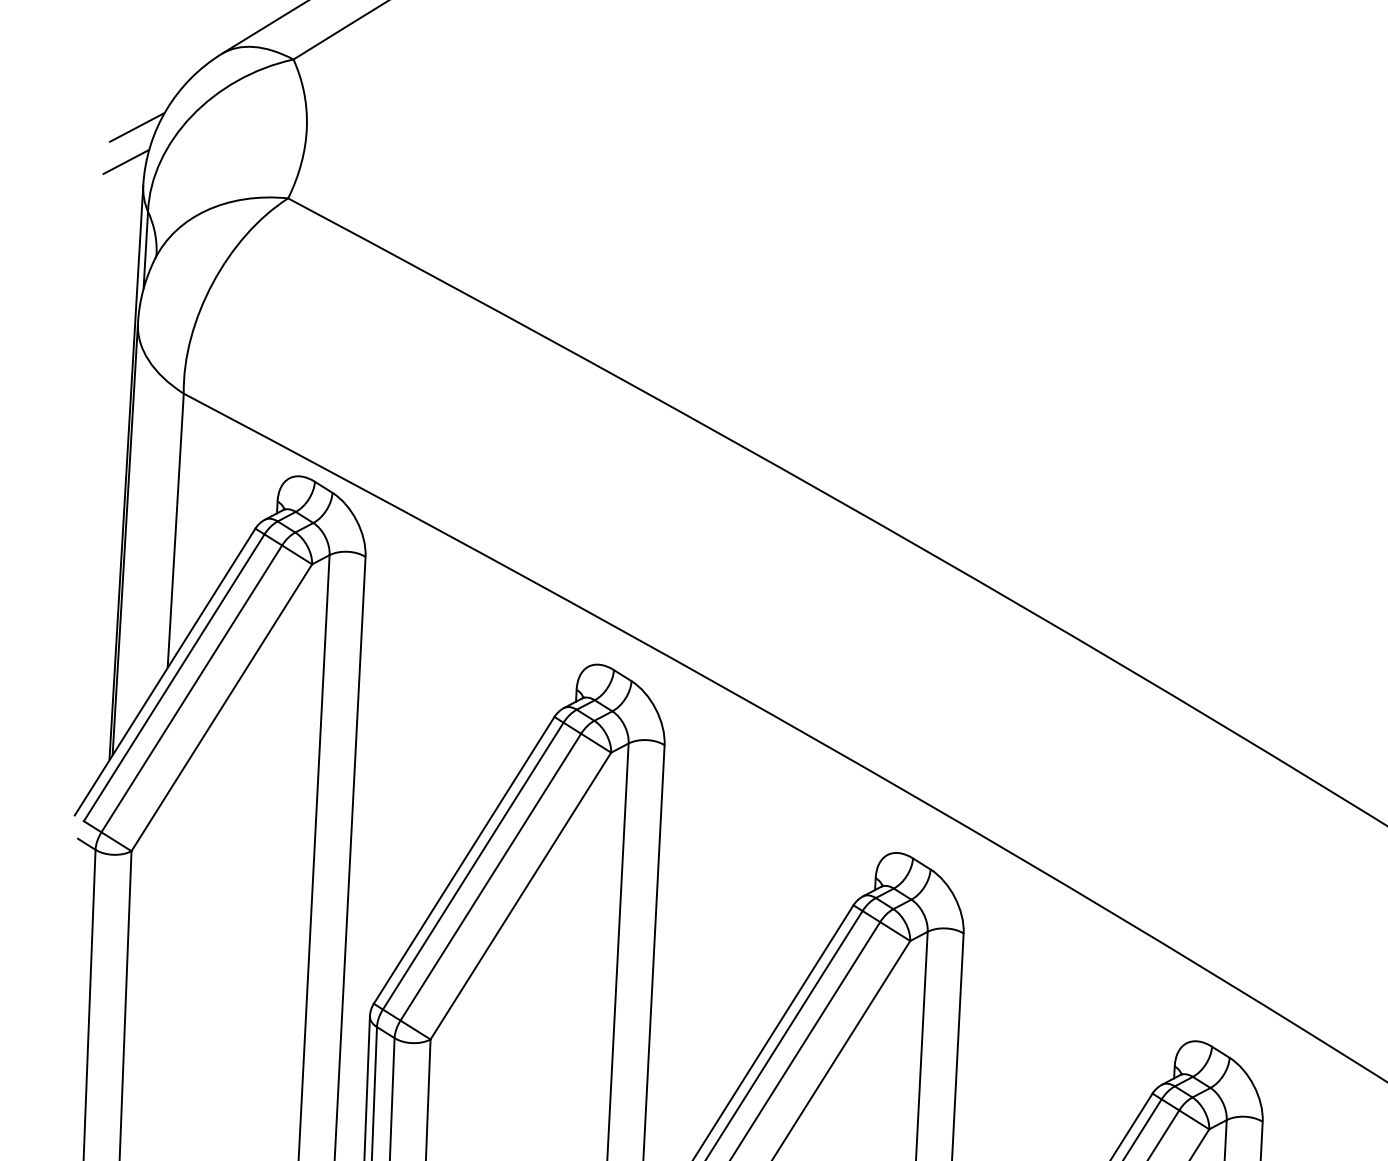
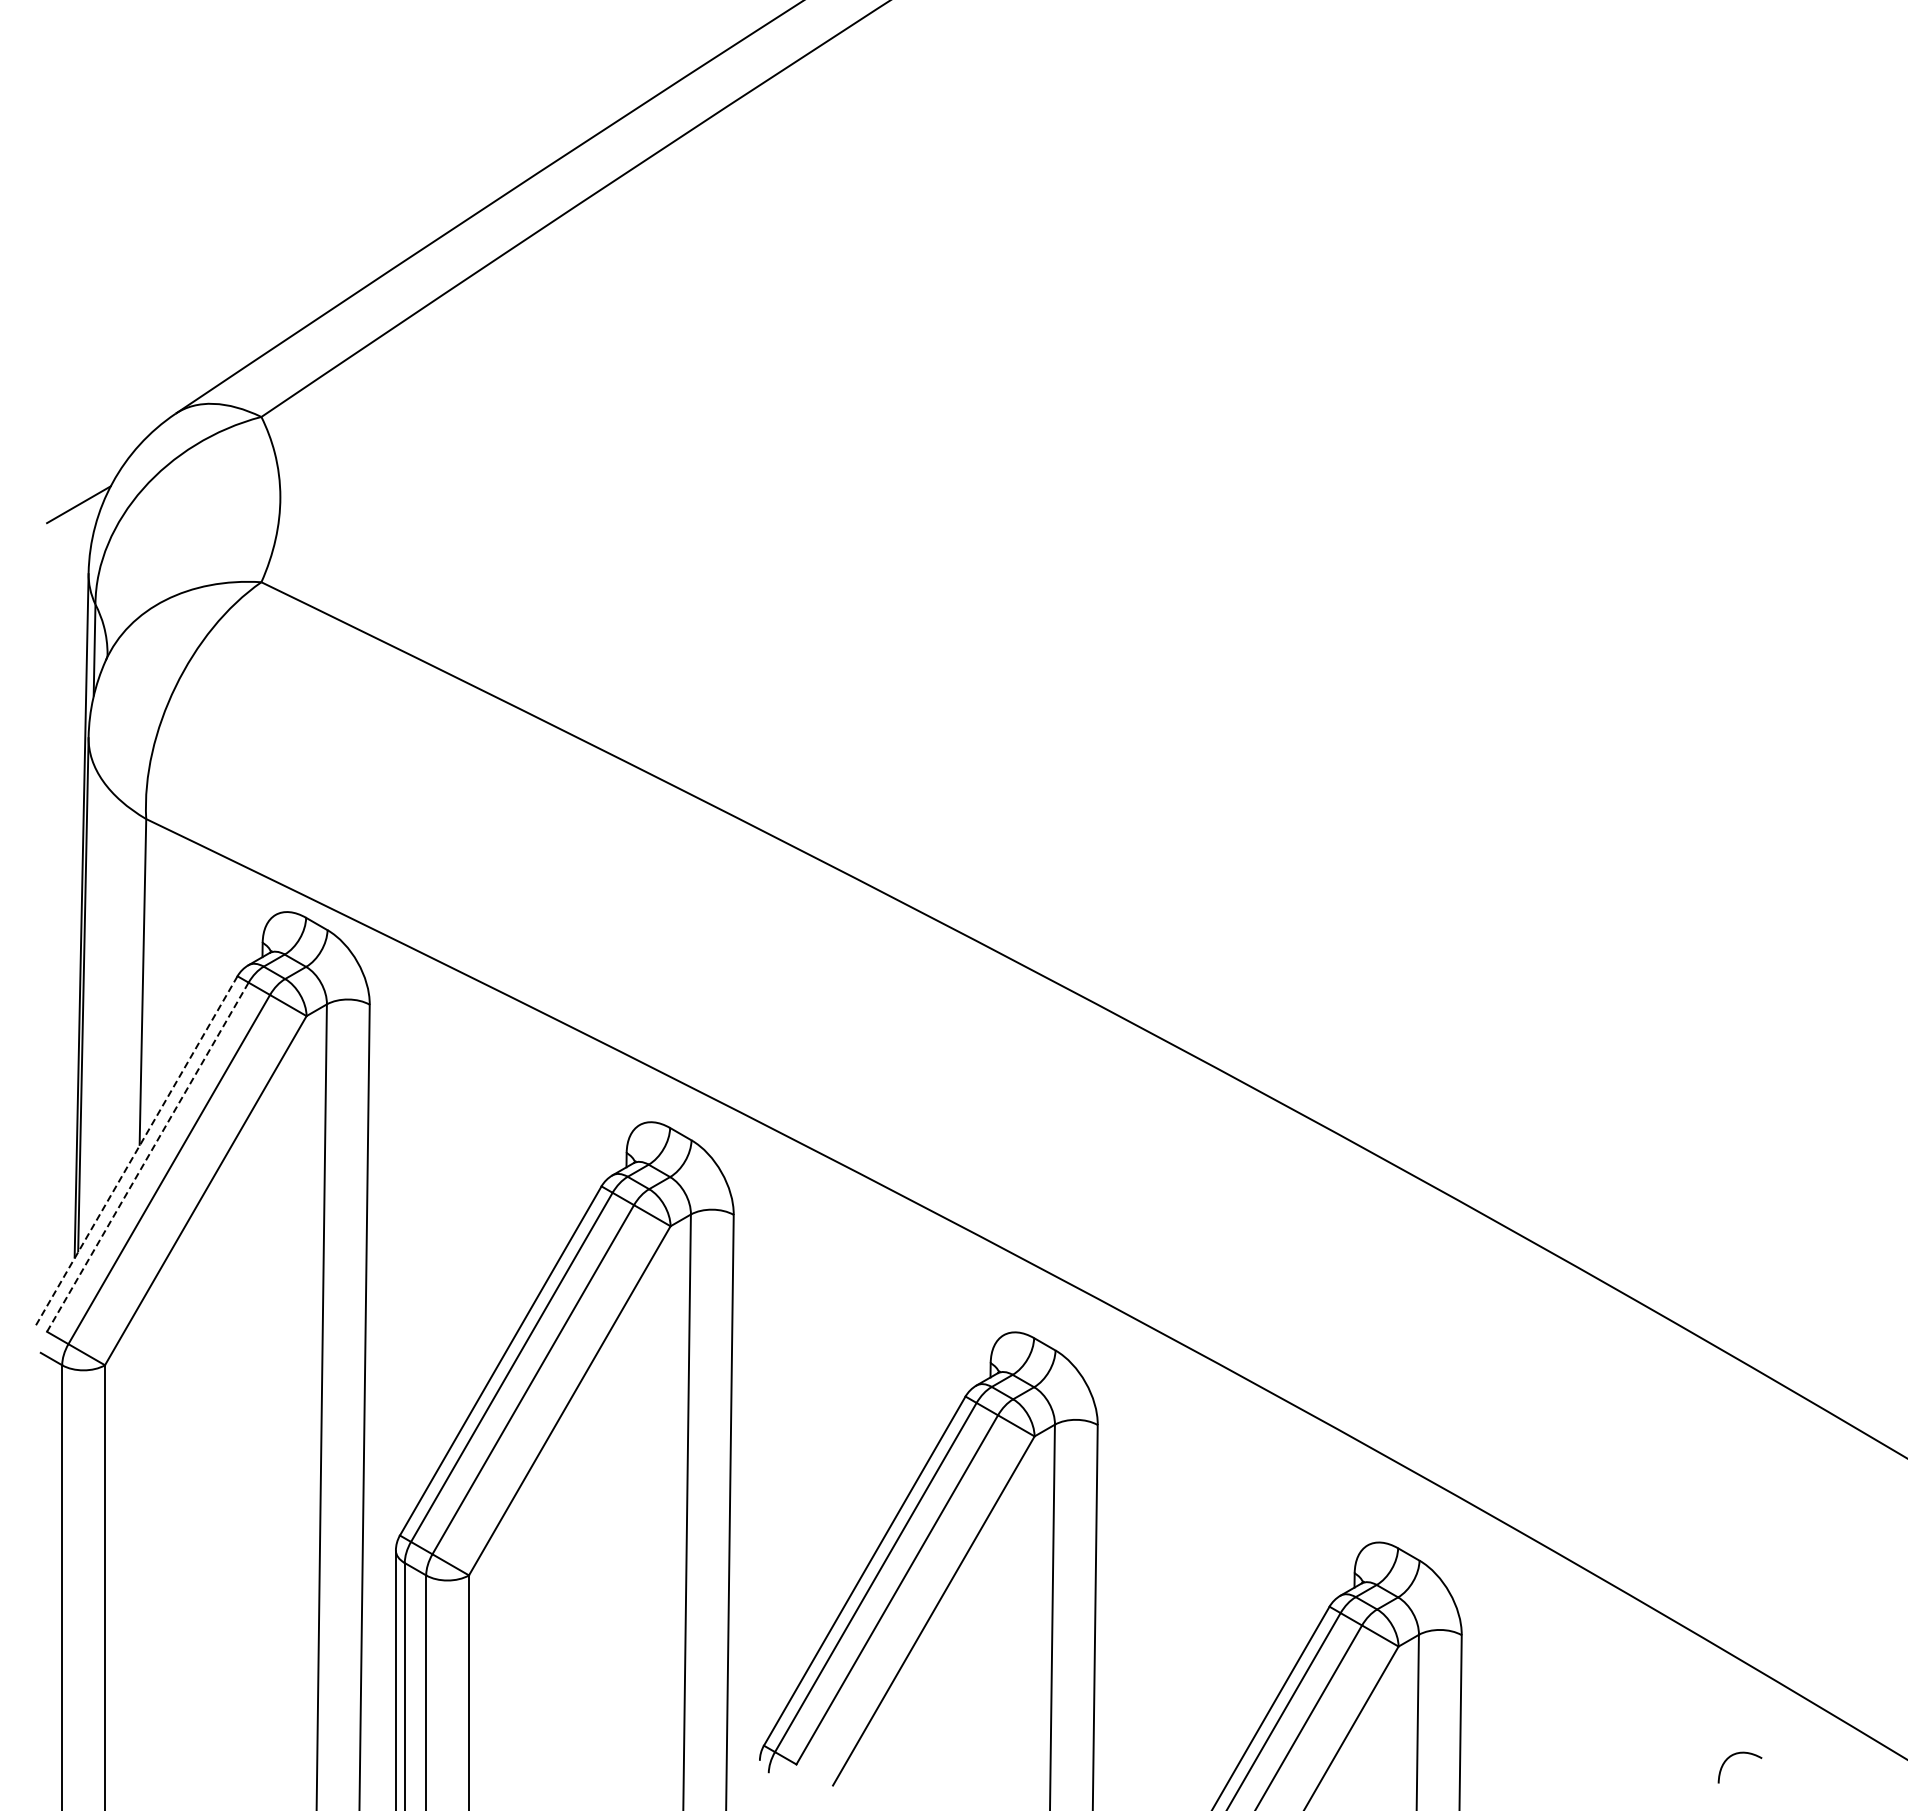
line: (126, 161) -> (67, 545), removed
line: (164, 671) -> (136, 1150), solid -> dashed
line: (173, 678) -> (147, 1157), solid -> dashed

